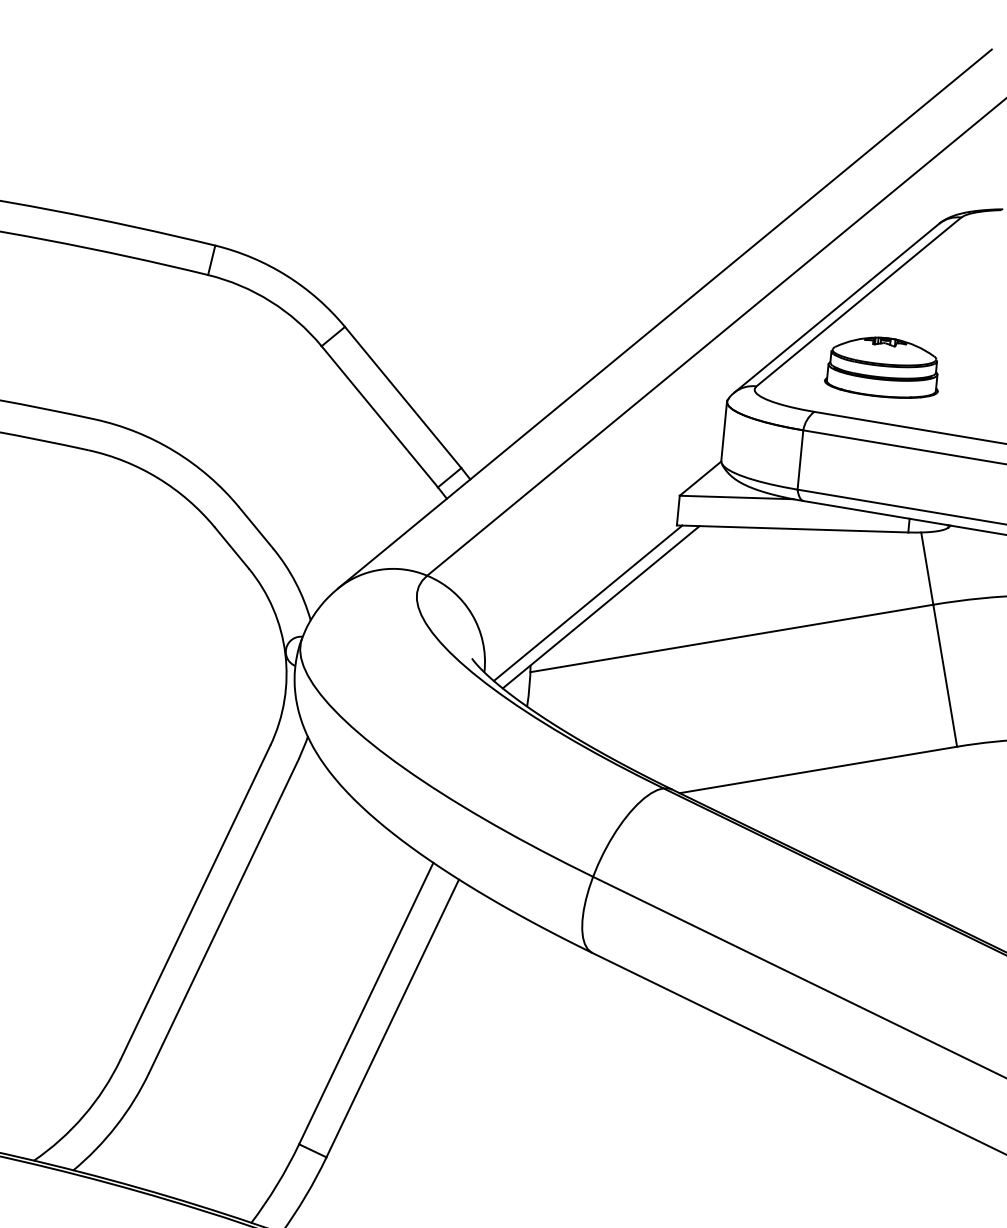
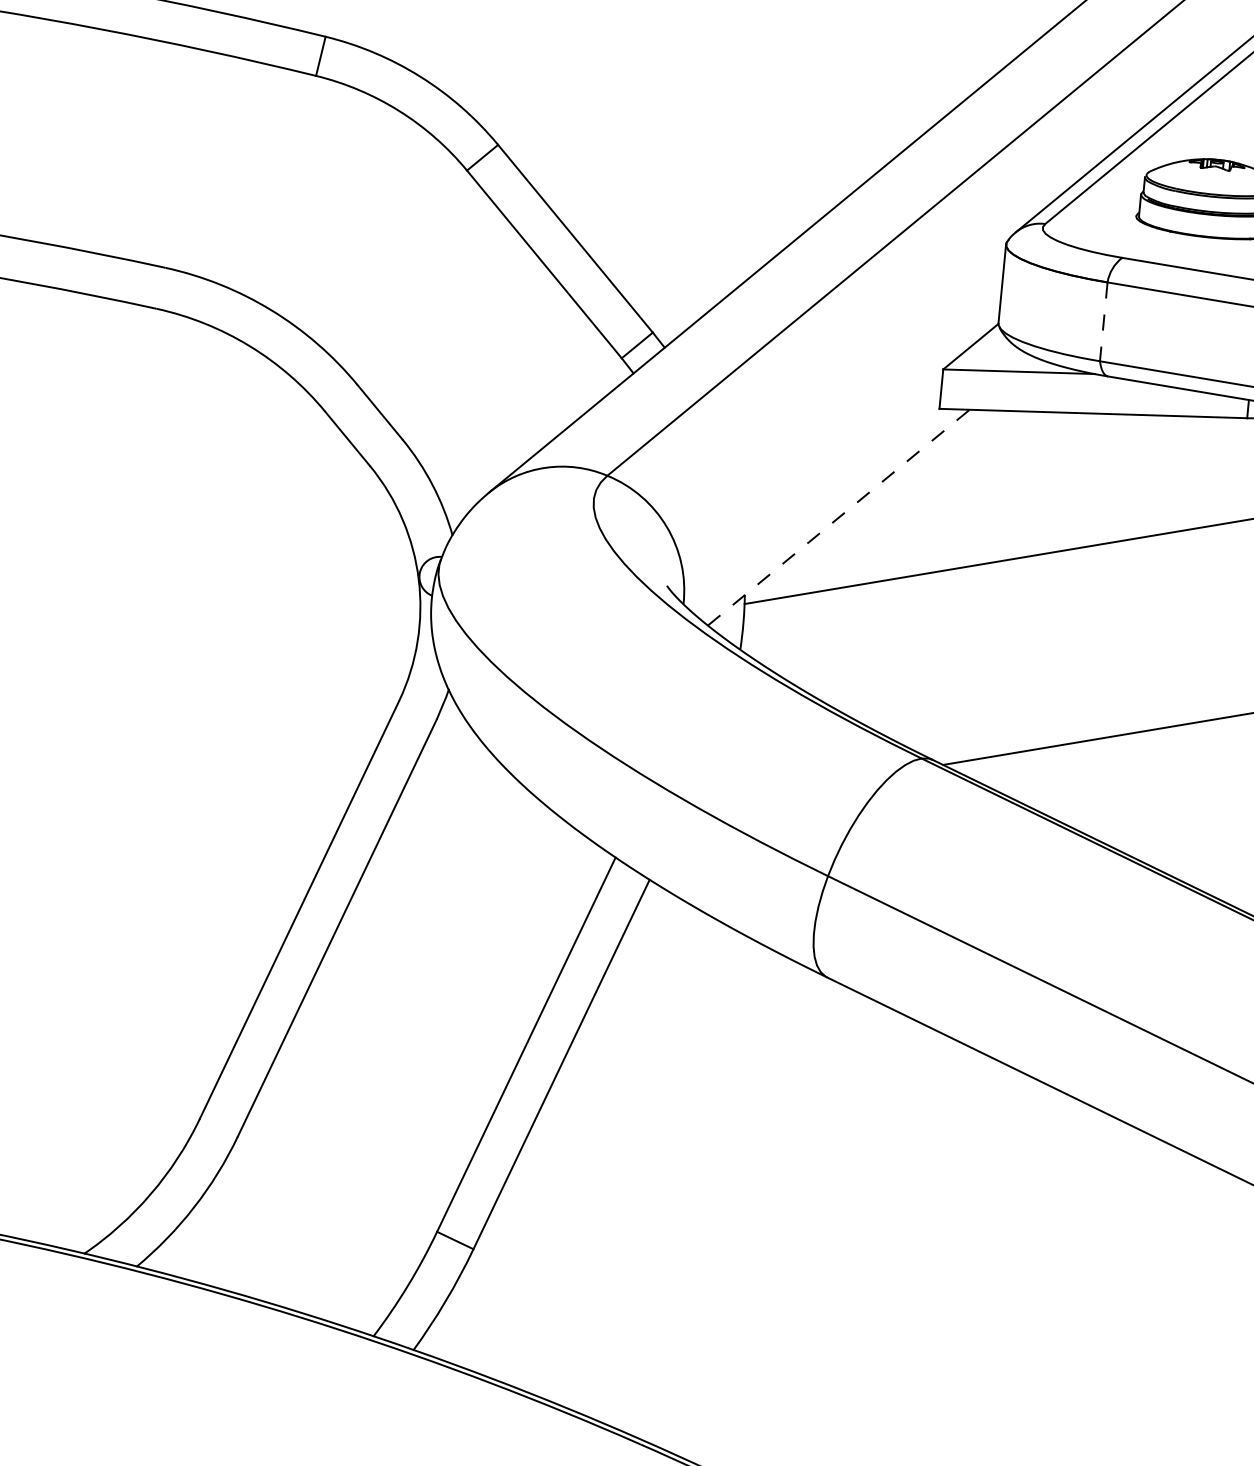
line: (800, 460) -> (1103, 322), solid -> dashed
line: (587, 602) -> (820, 511), removed
line: (601, 607) -> (839, 518), solid -> dashed

